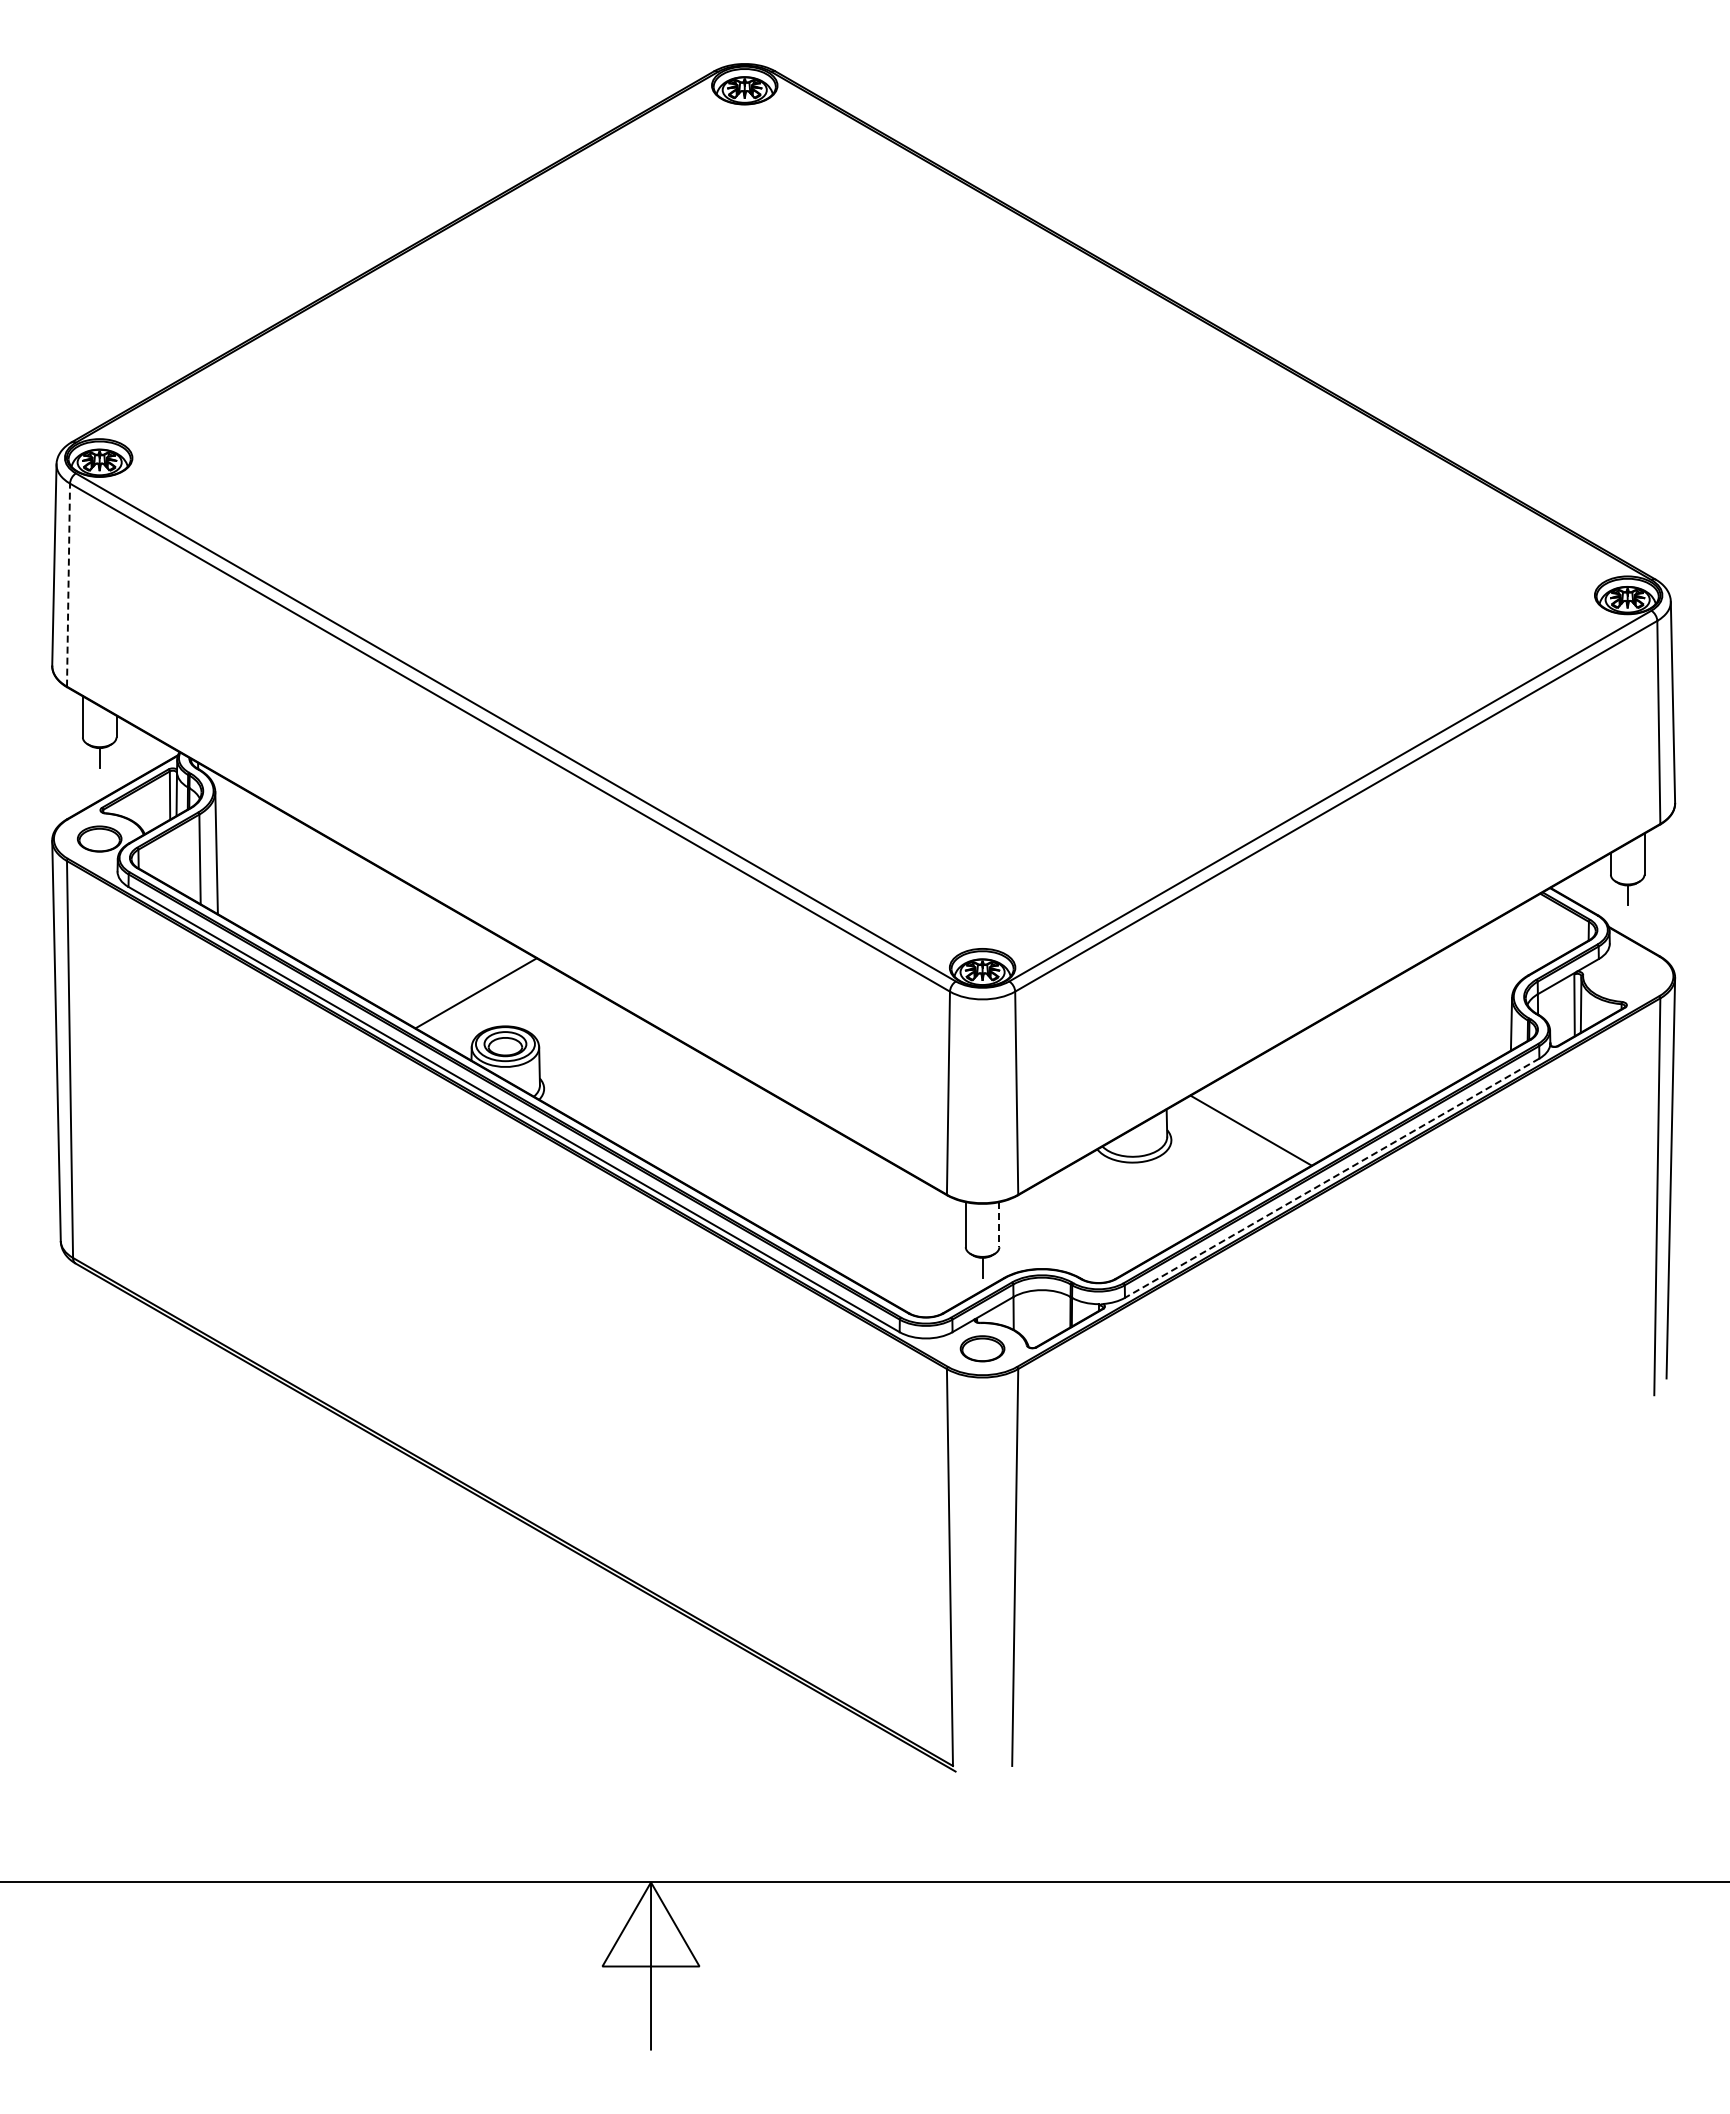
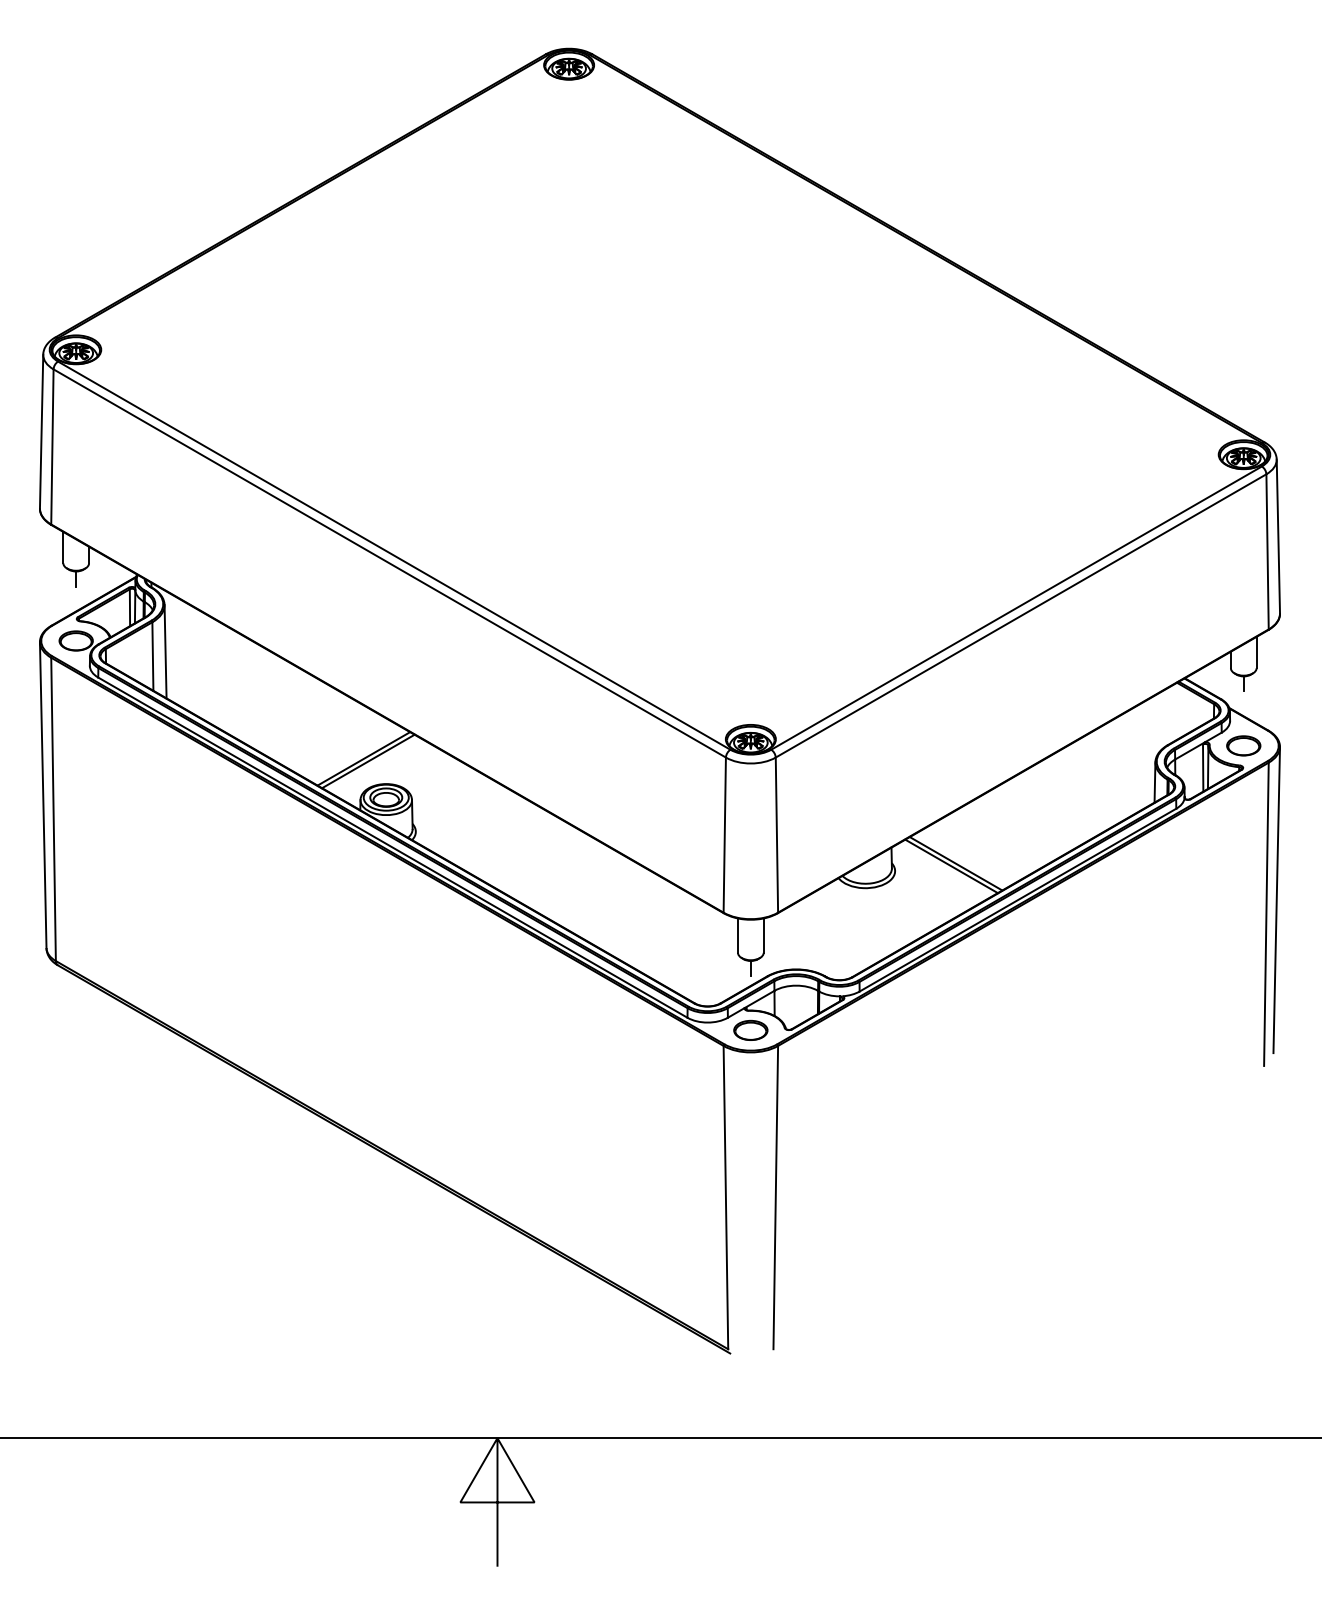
line: (68, 585) -> (52, 447), dashed -> solid
part: (1627, 975) -> (1243, 745), added
line: (481, 996) -> (367, 761), added
line: (1244, 1134) -> (950, 866), added
line: (1331, 1178) -> (1017, 900), dashed -> solid
line: (999, 1225) -> (763, 936), dashed -> solid

